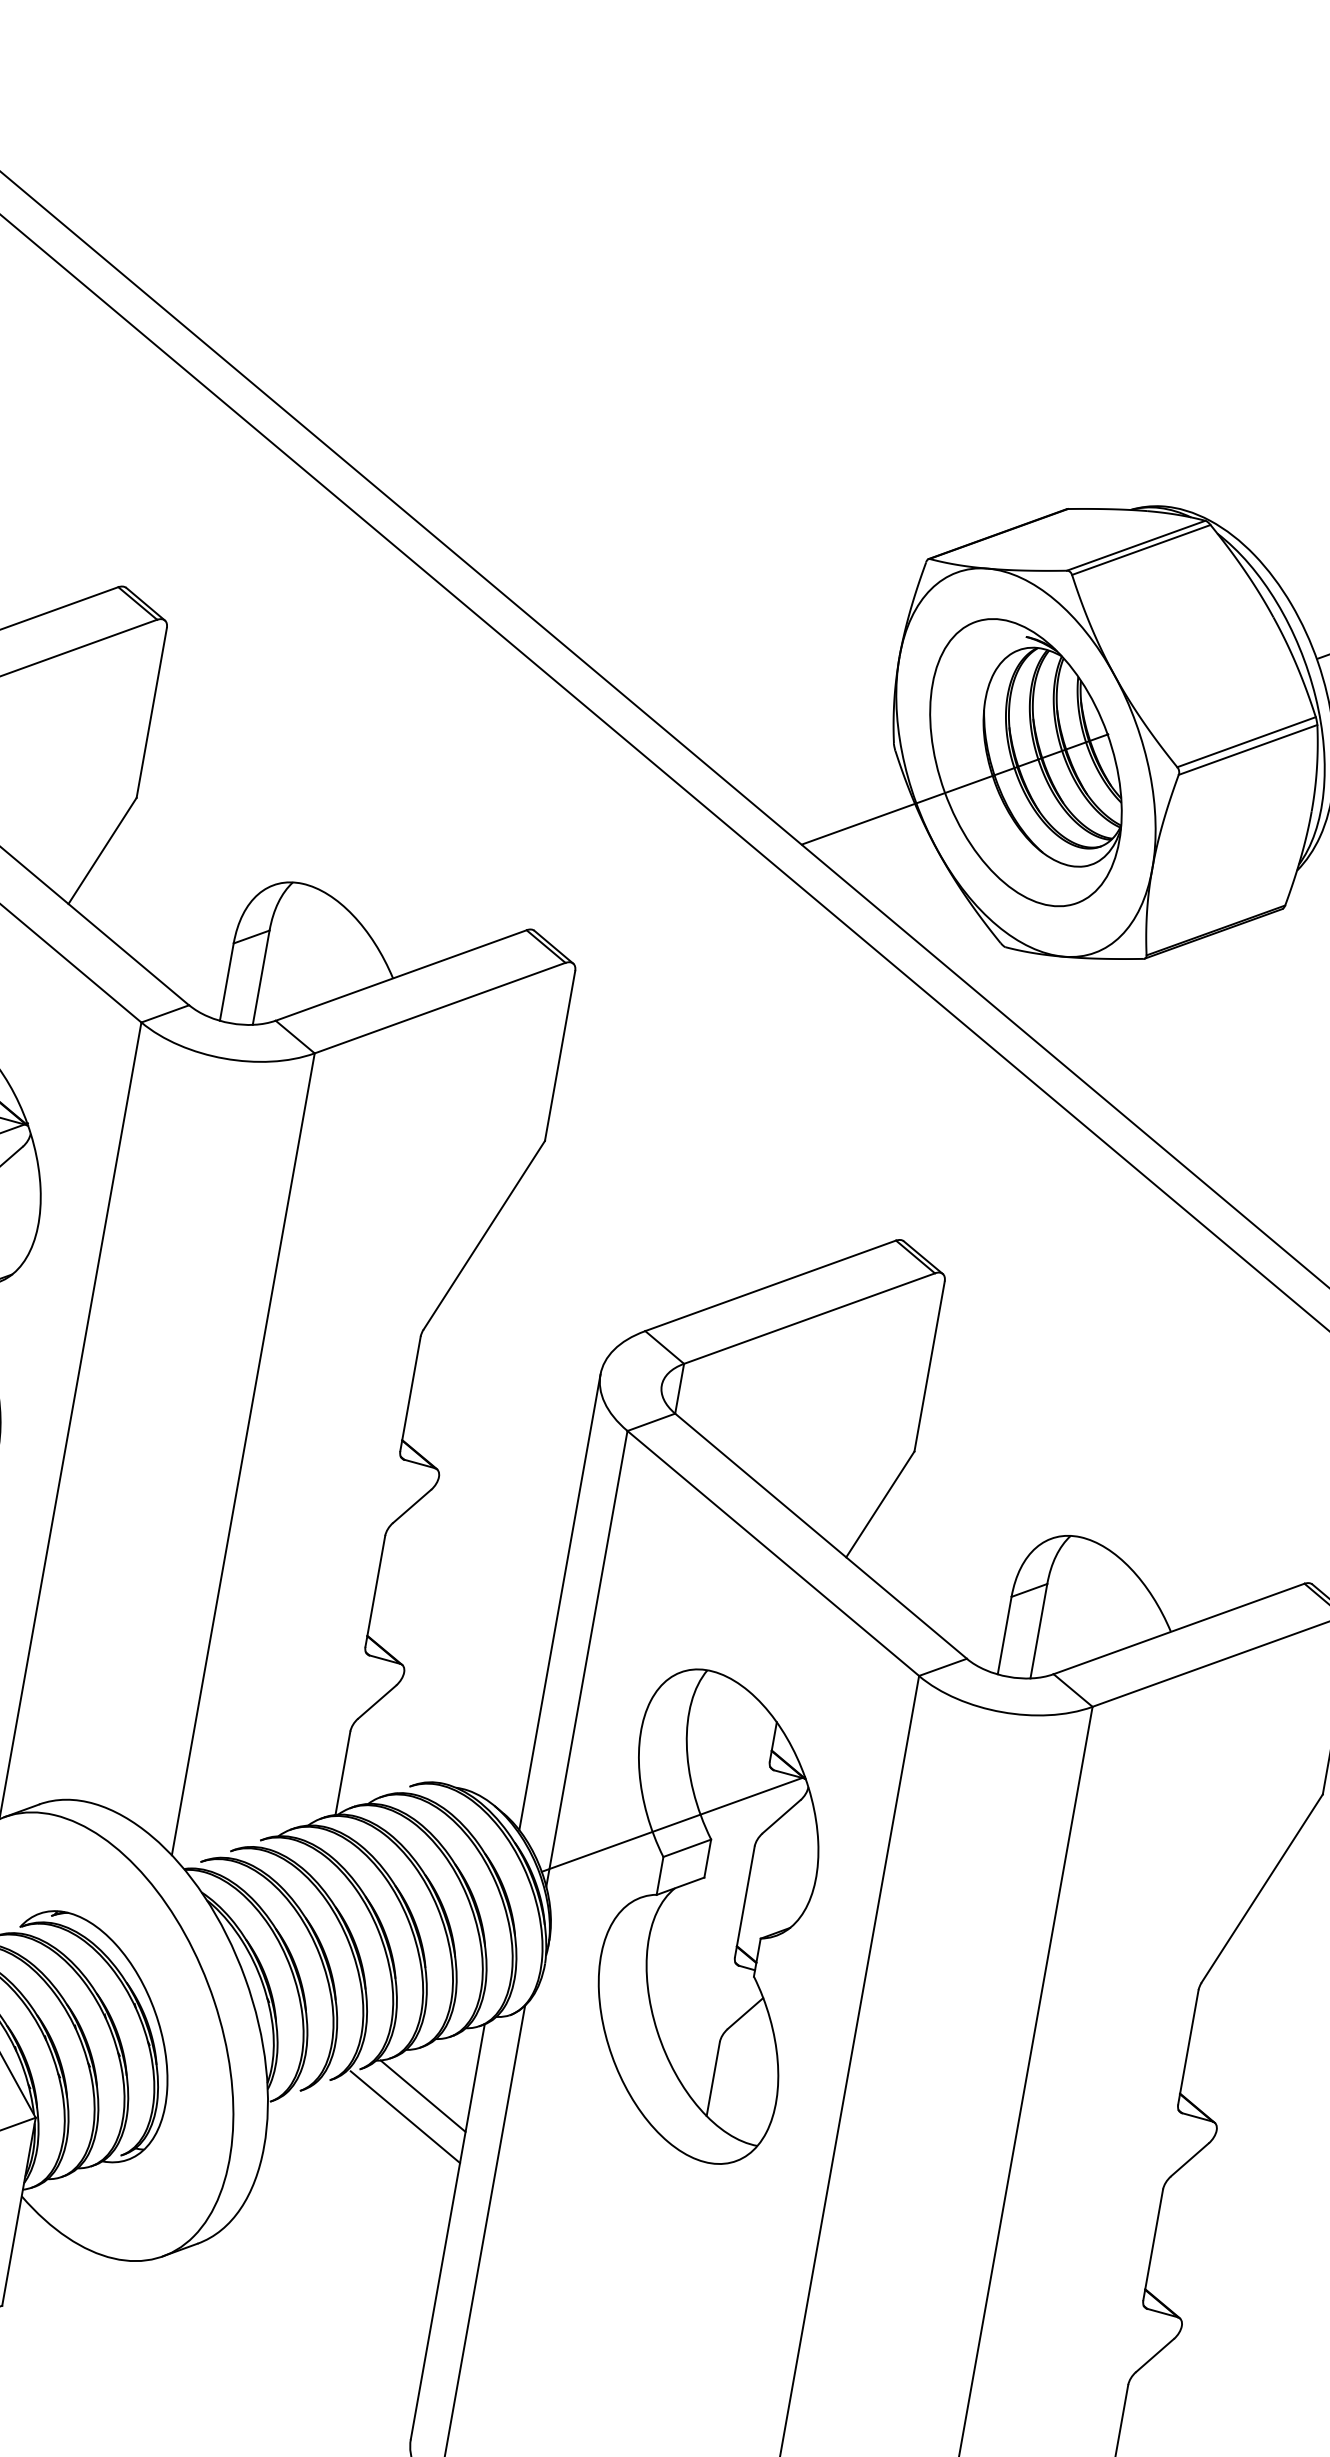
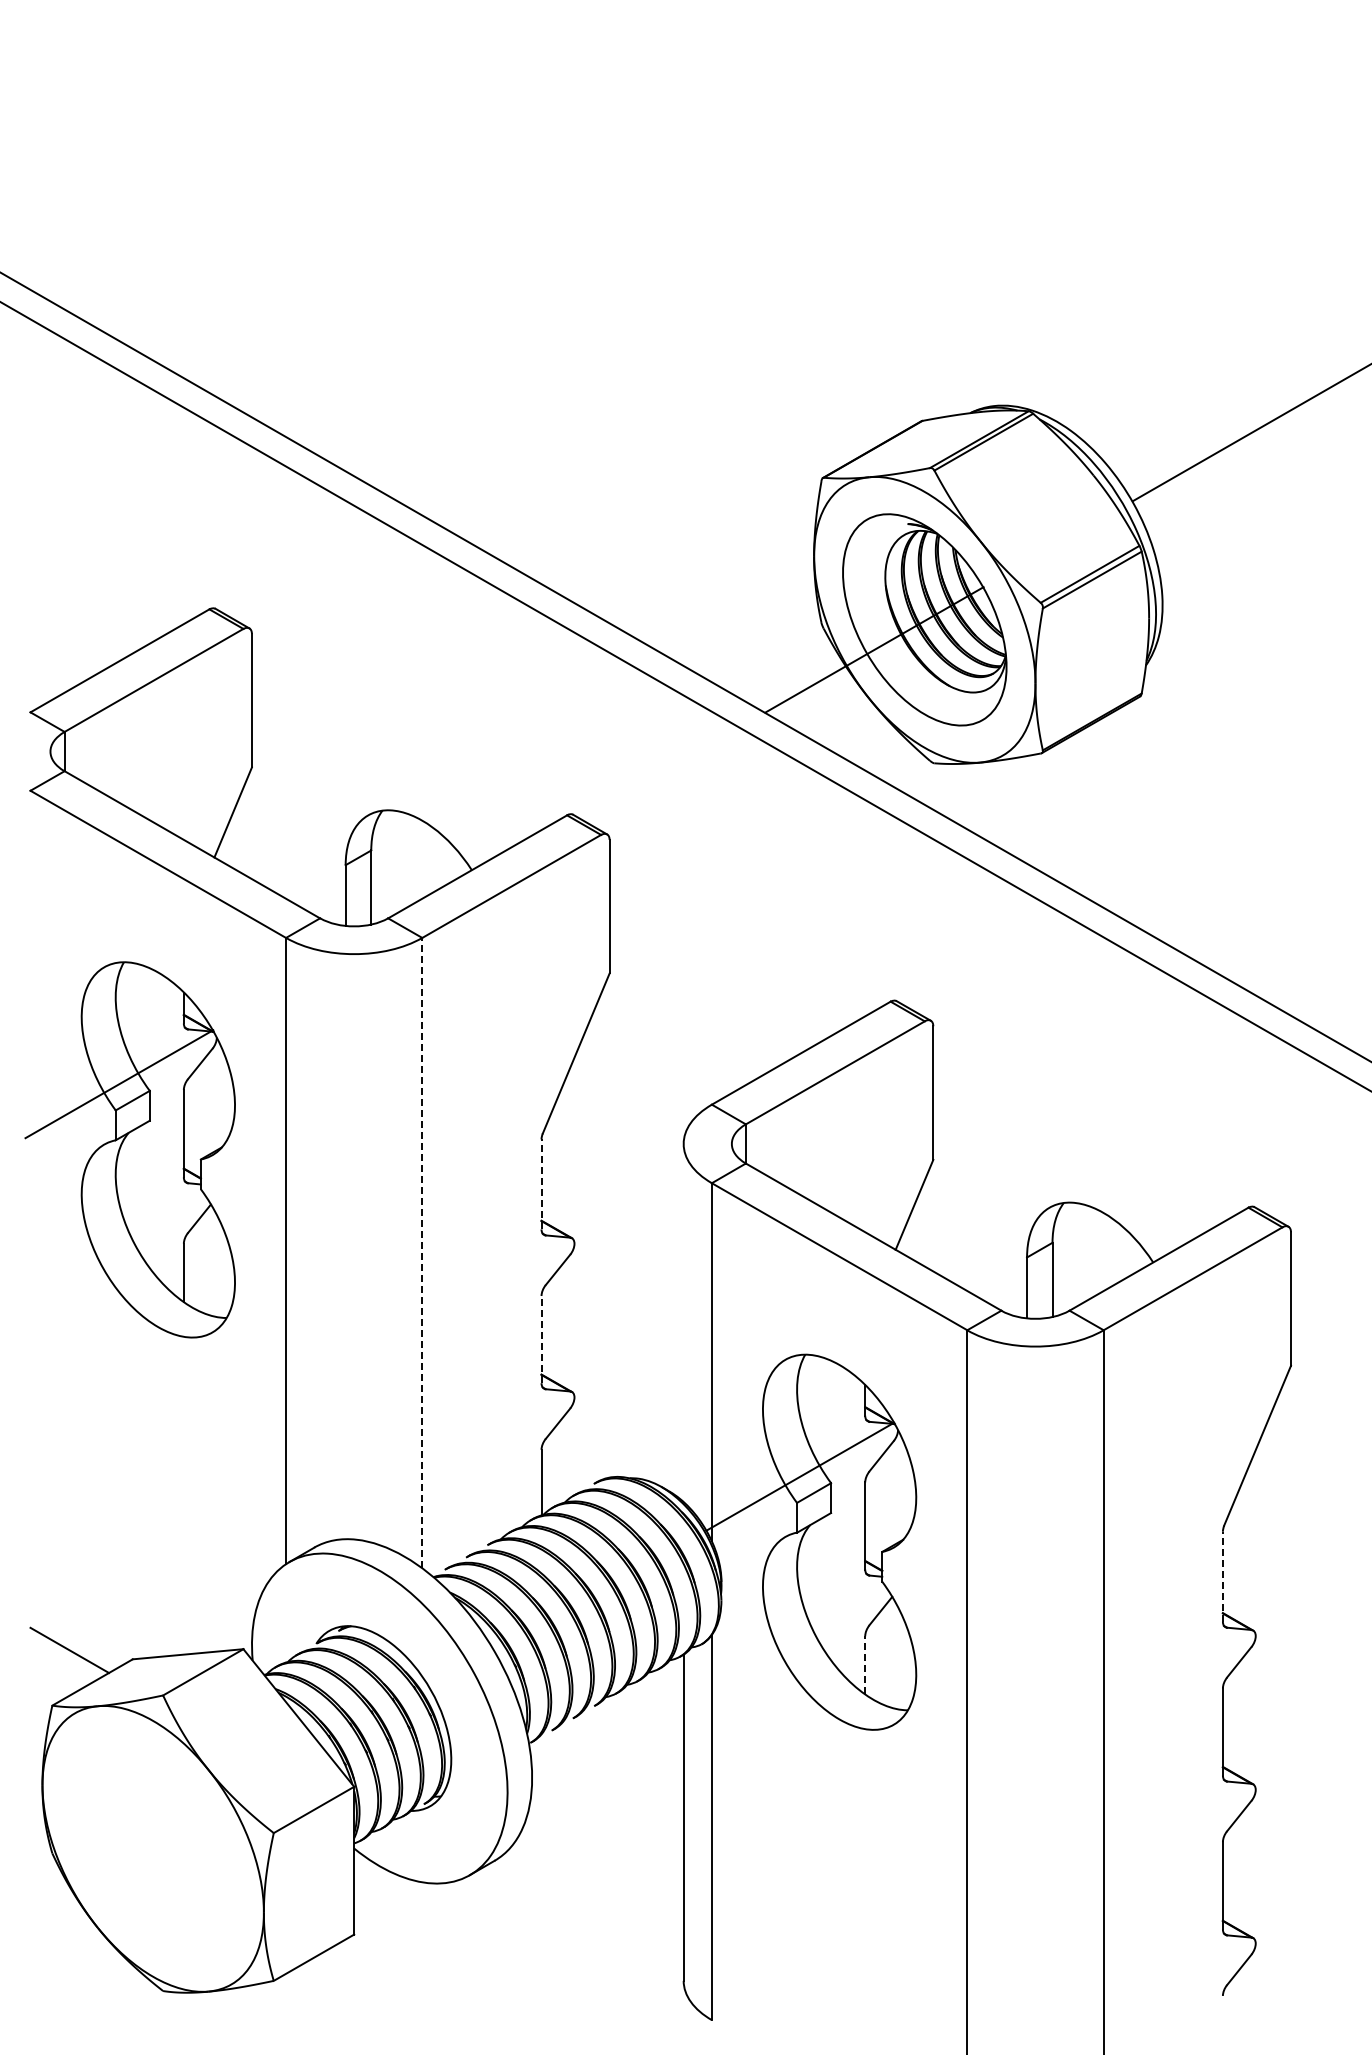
line: (410, 1394) -> (541, 1184), solid -> dashed
line: (243, 1453) -> (422, 1252), solid -> dashed
line: (375, 1591) -> (541, 1339), solid -> dashed
line: (559, 1601) -> (683, 1322), removed
line: (1187, 2046) -> (1222, 1576), solid -> dashed
line: (713, 2078) -> (865, 1664), solid -> dashed
line: (423, 2095) -> (646, 1717), removed
line: (405, 2116) -> (635, 1735), removed

